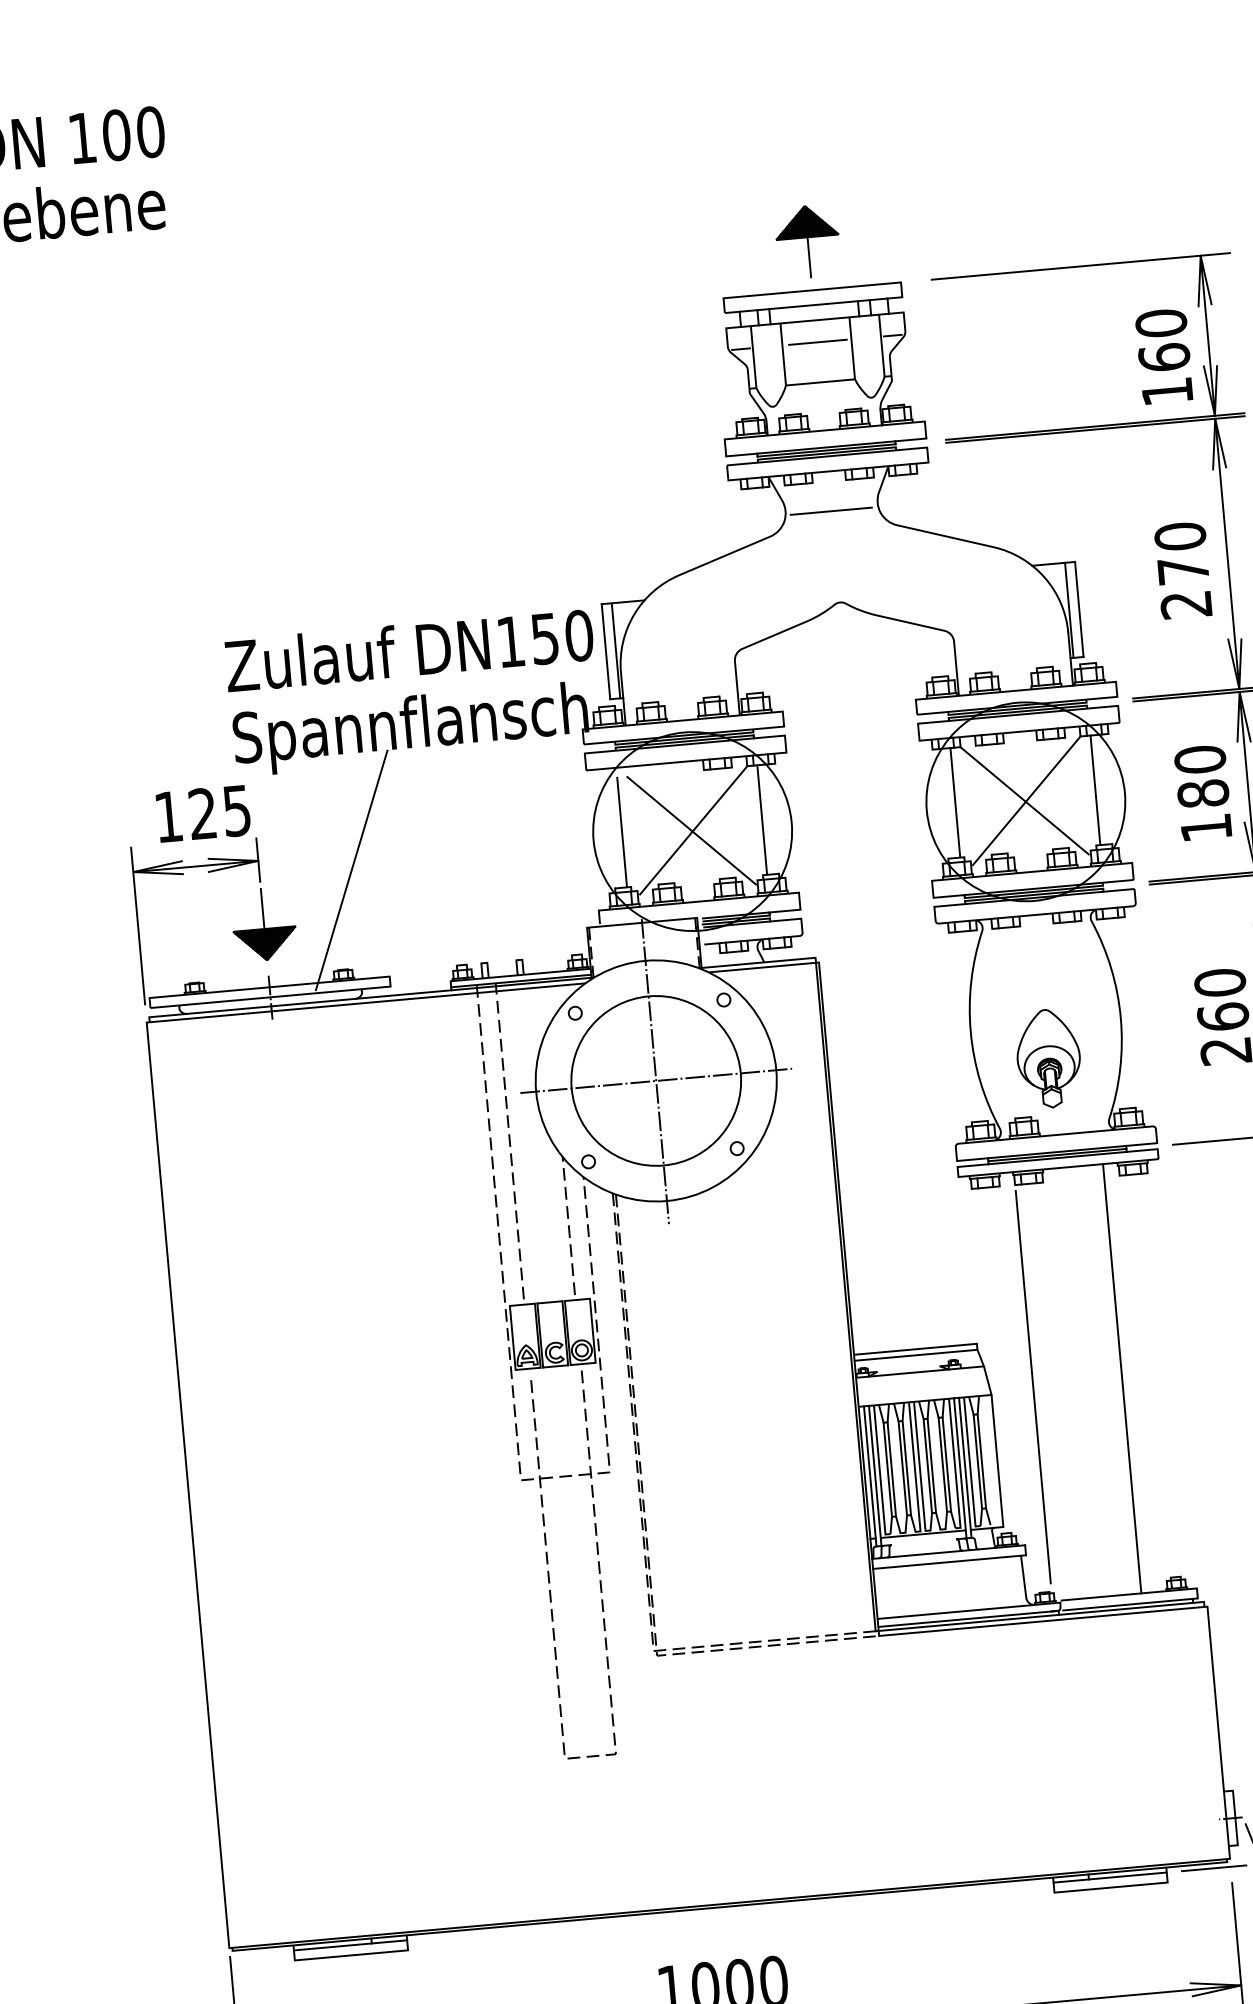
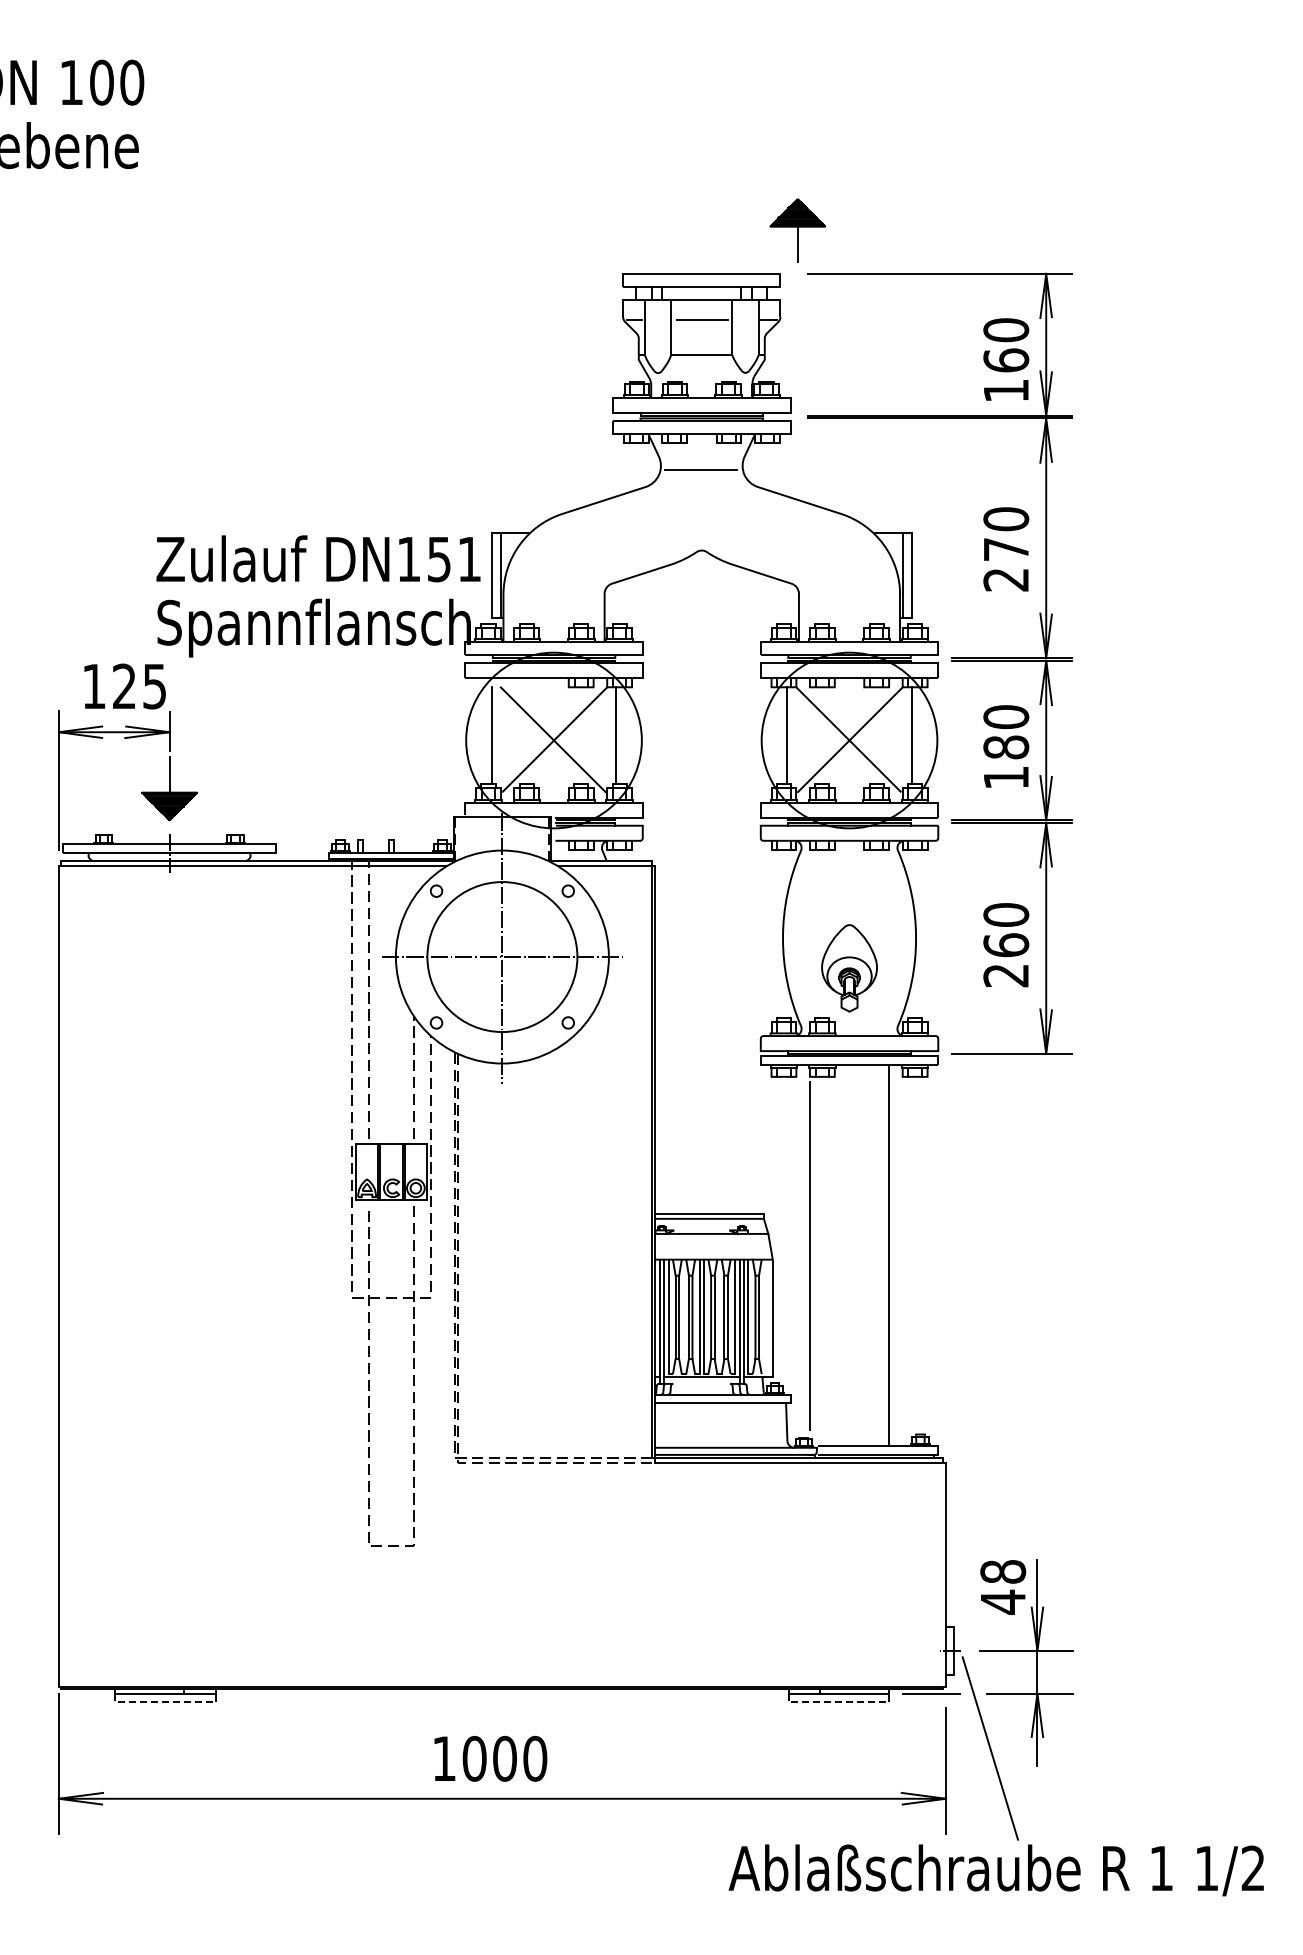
part: (807, 241) -> (797, 230), moved
text: (579, 635) -> (469, 559), DN150 -> DN151
line: (351, 869) -> (250, 747), removed
line: (1111, 1887) -> (839, 1702), solid -> dashed
line: (352, 1955) -> (166, 1702), solid -> dashed

